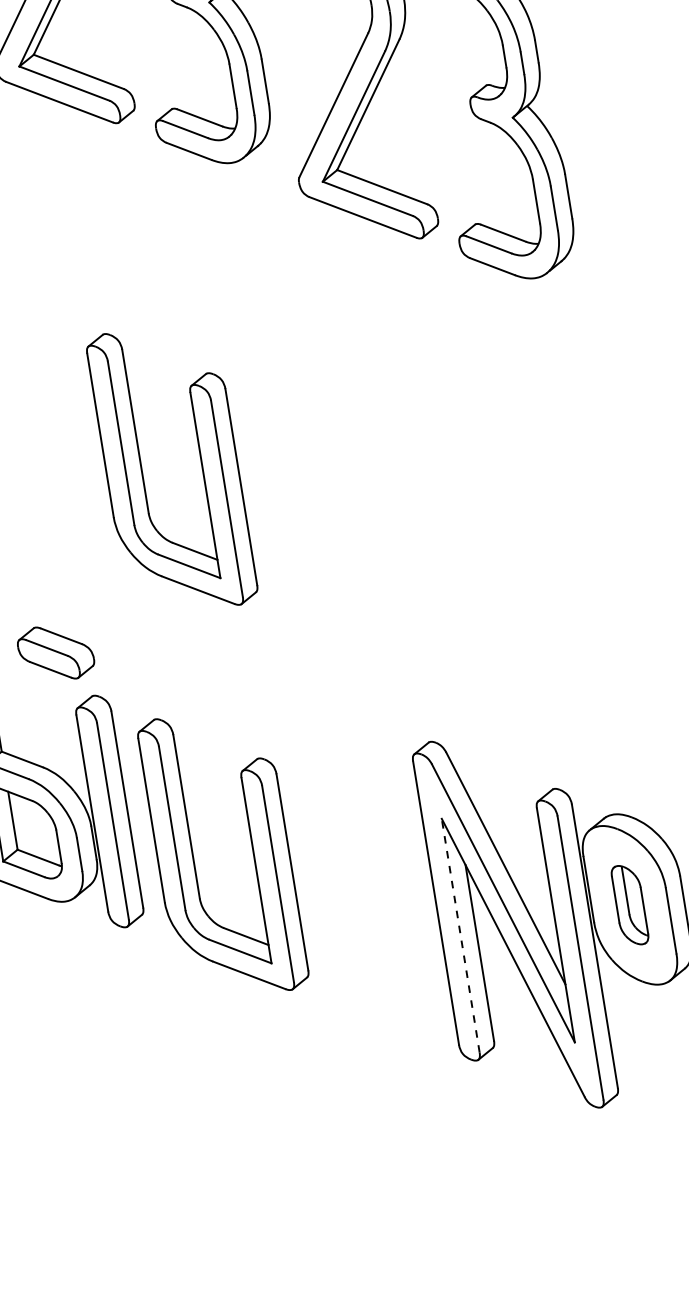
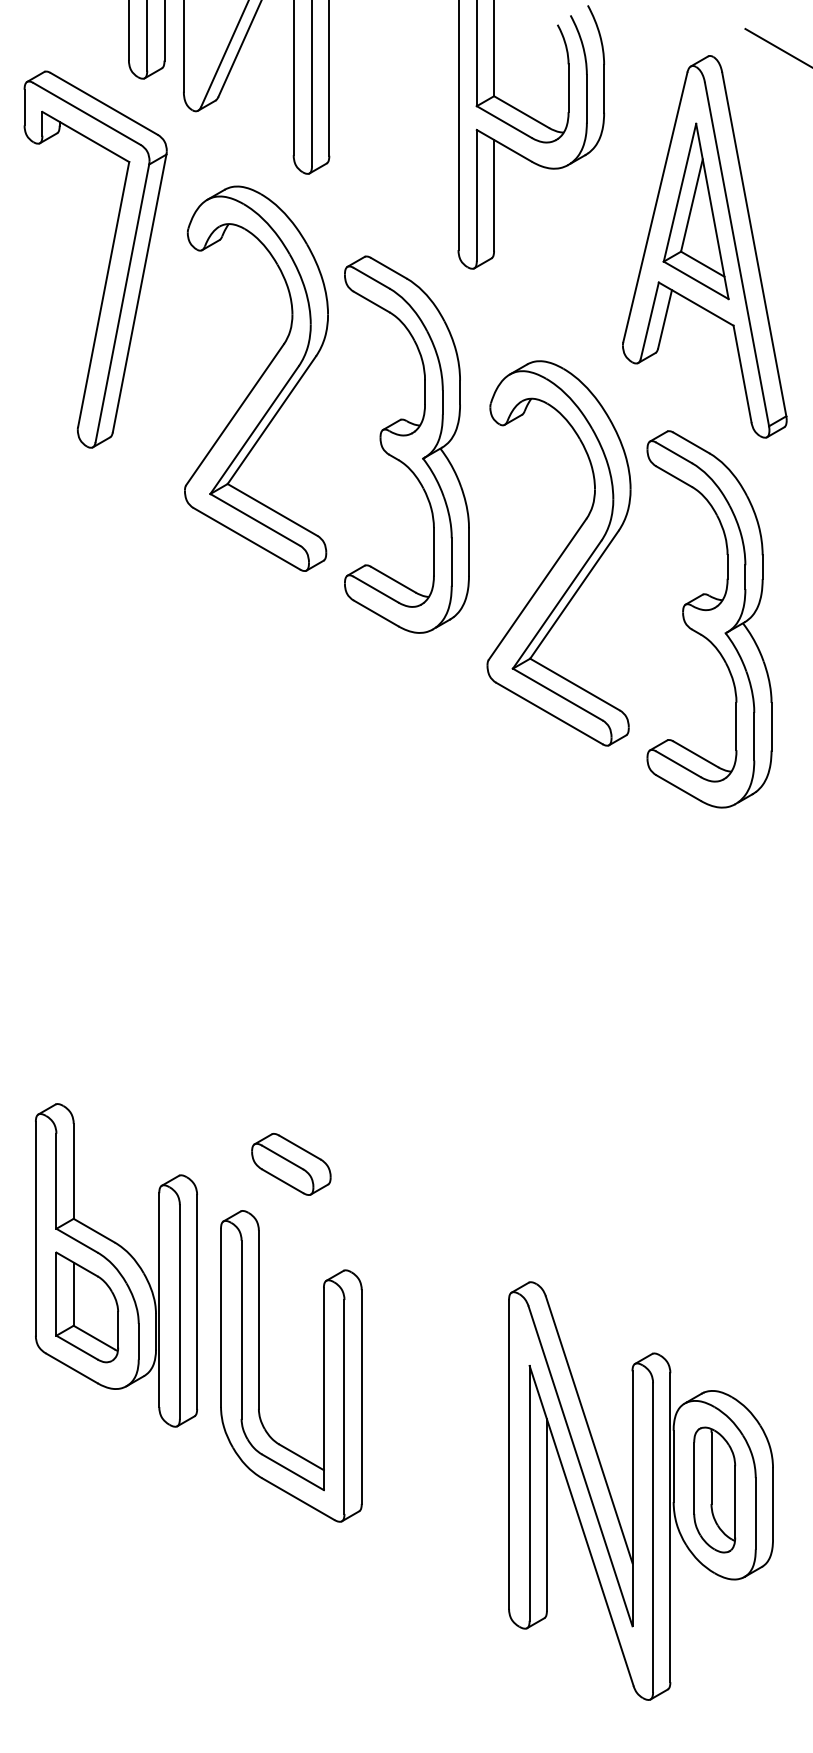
part: (143, 474) -> (271, 948), removed
part: (56, 653) -> (291, 1164), moved
part: (629, 904) -> (714, 1489), size x1.43
line: (460, 934) -> (529, 1492), dashed -> solid

